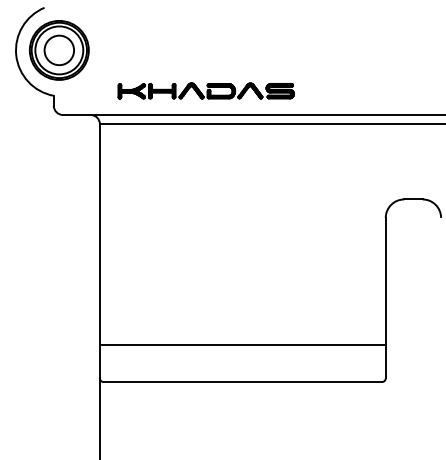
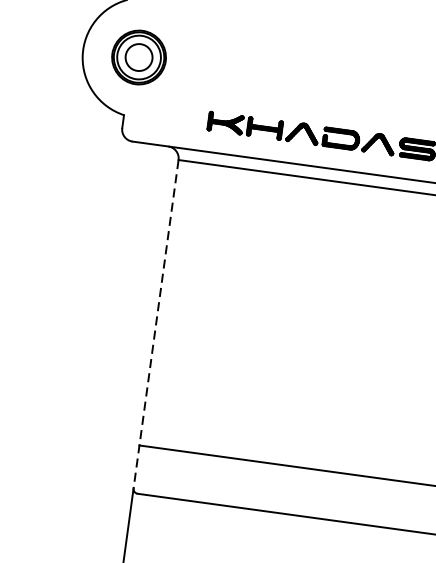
part: (58, 50) -> (138, 57), size x0.7
line: (99, 251) -> (155, 324), solid -> dashed

